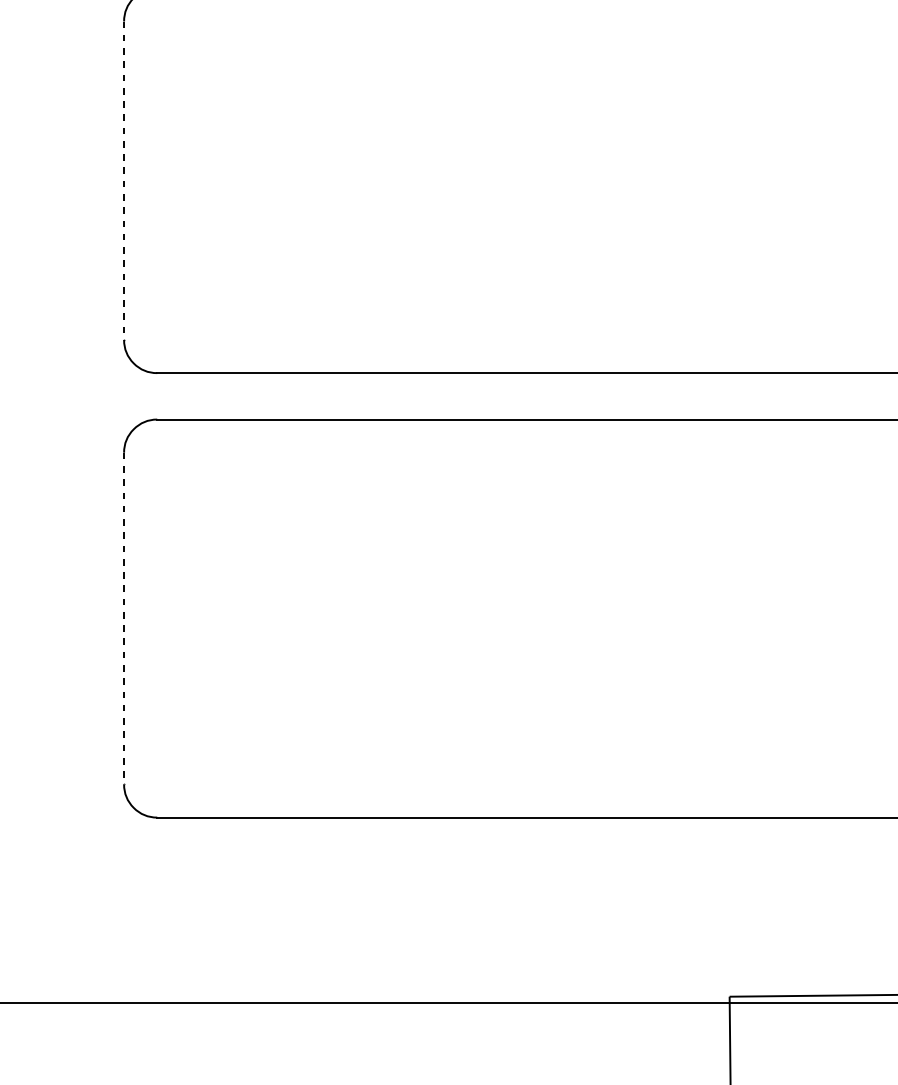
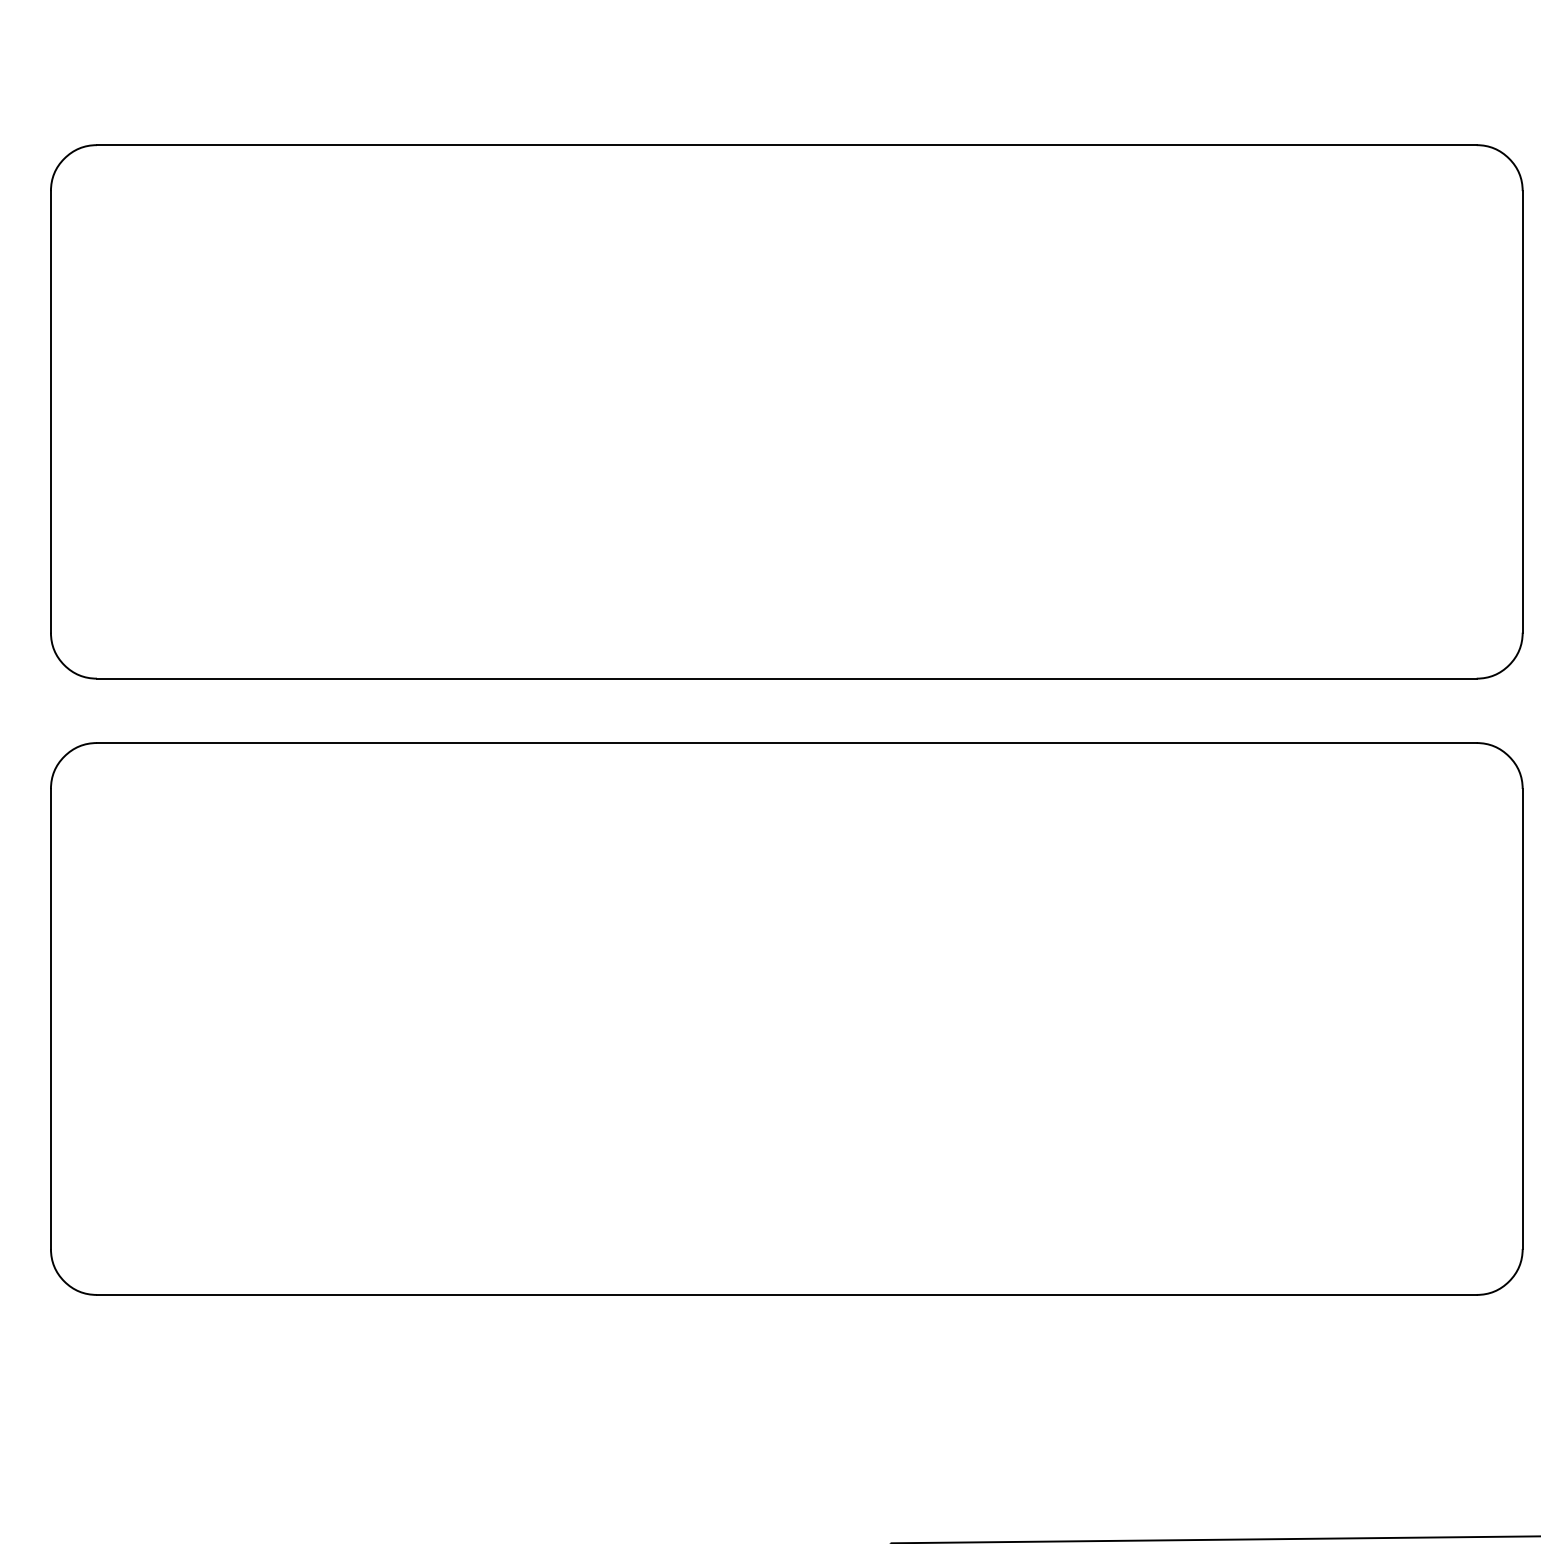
line: (123, 180) -> (50, 411), dashed -> solid
line: (123, 618) -> (50, 1018), dashed -> solid

